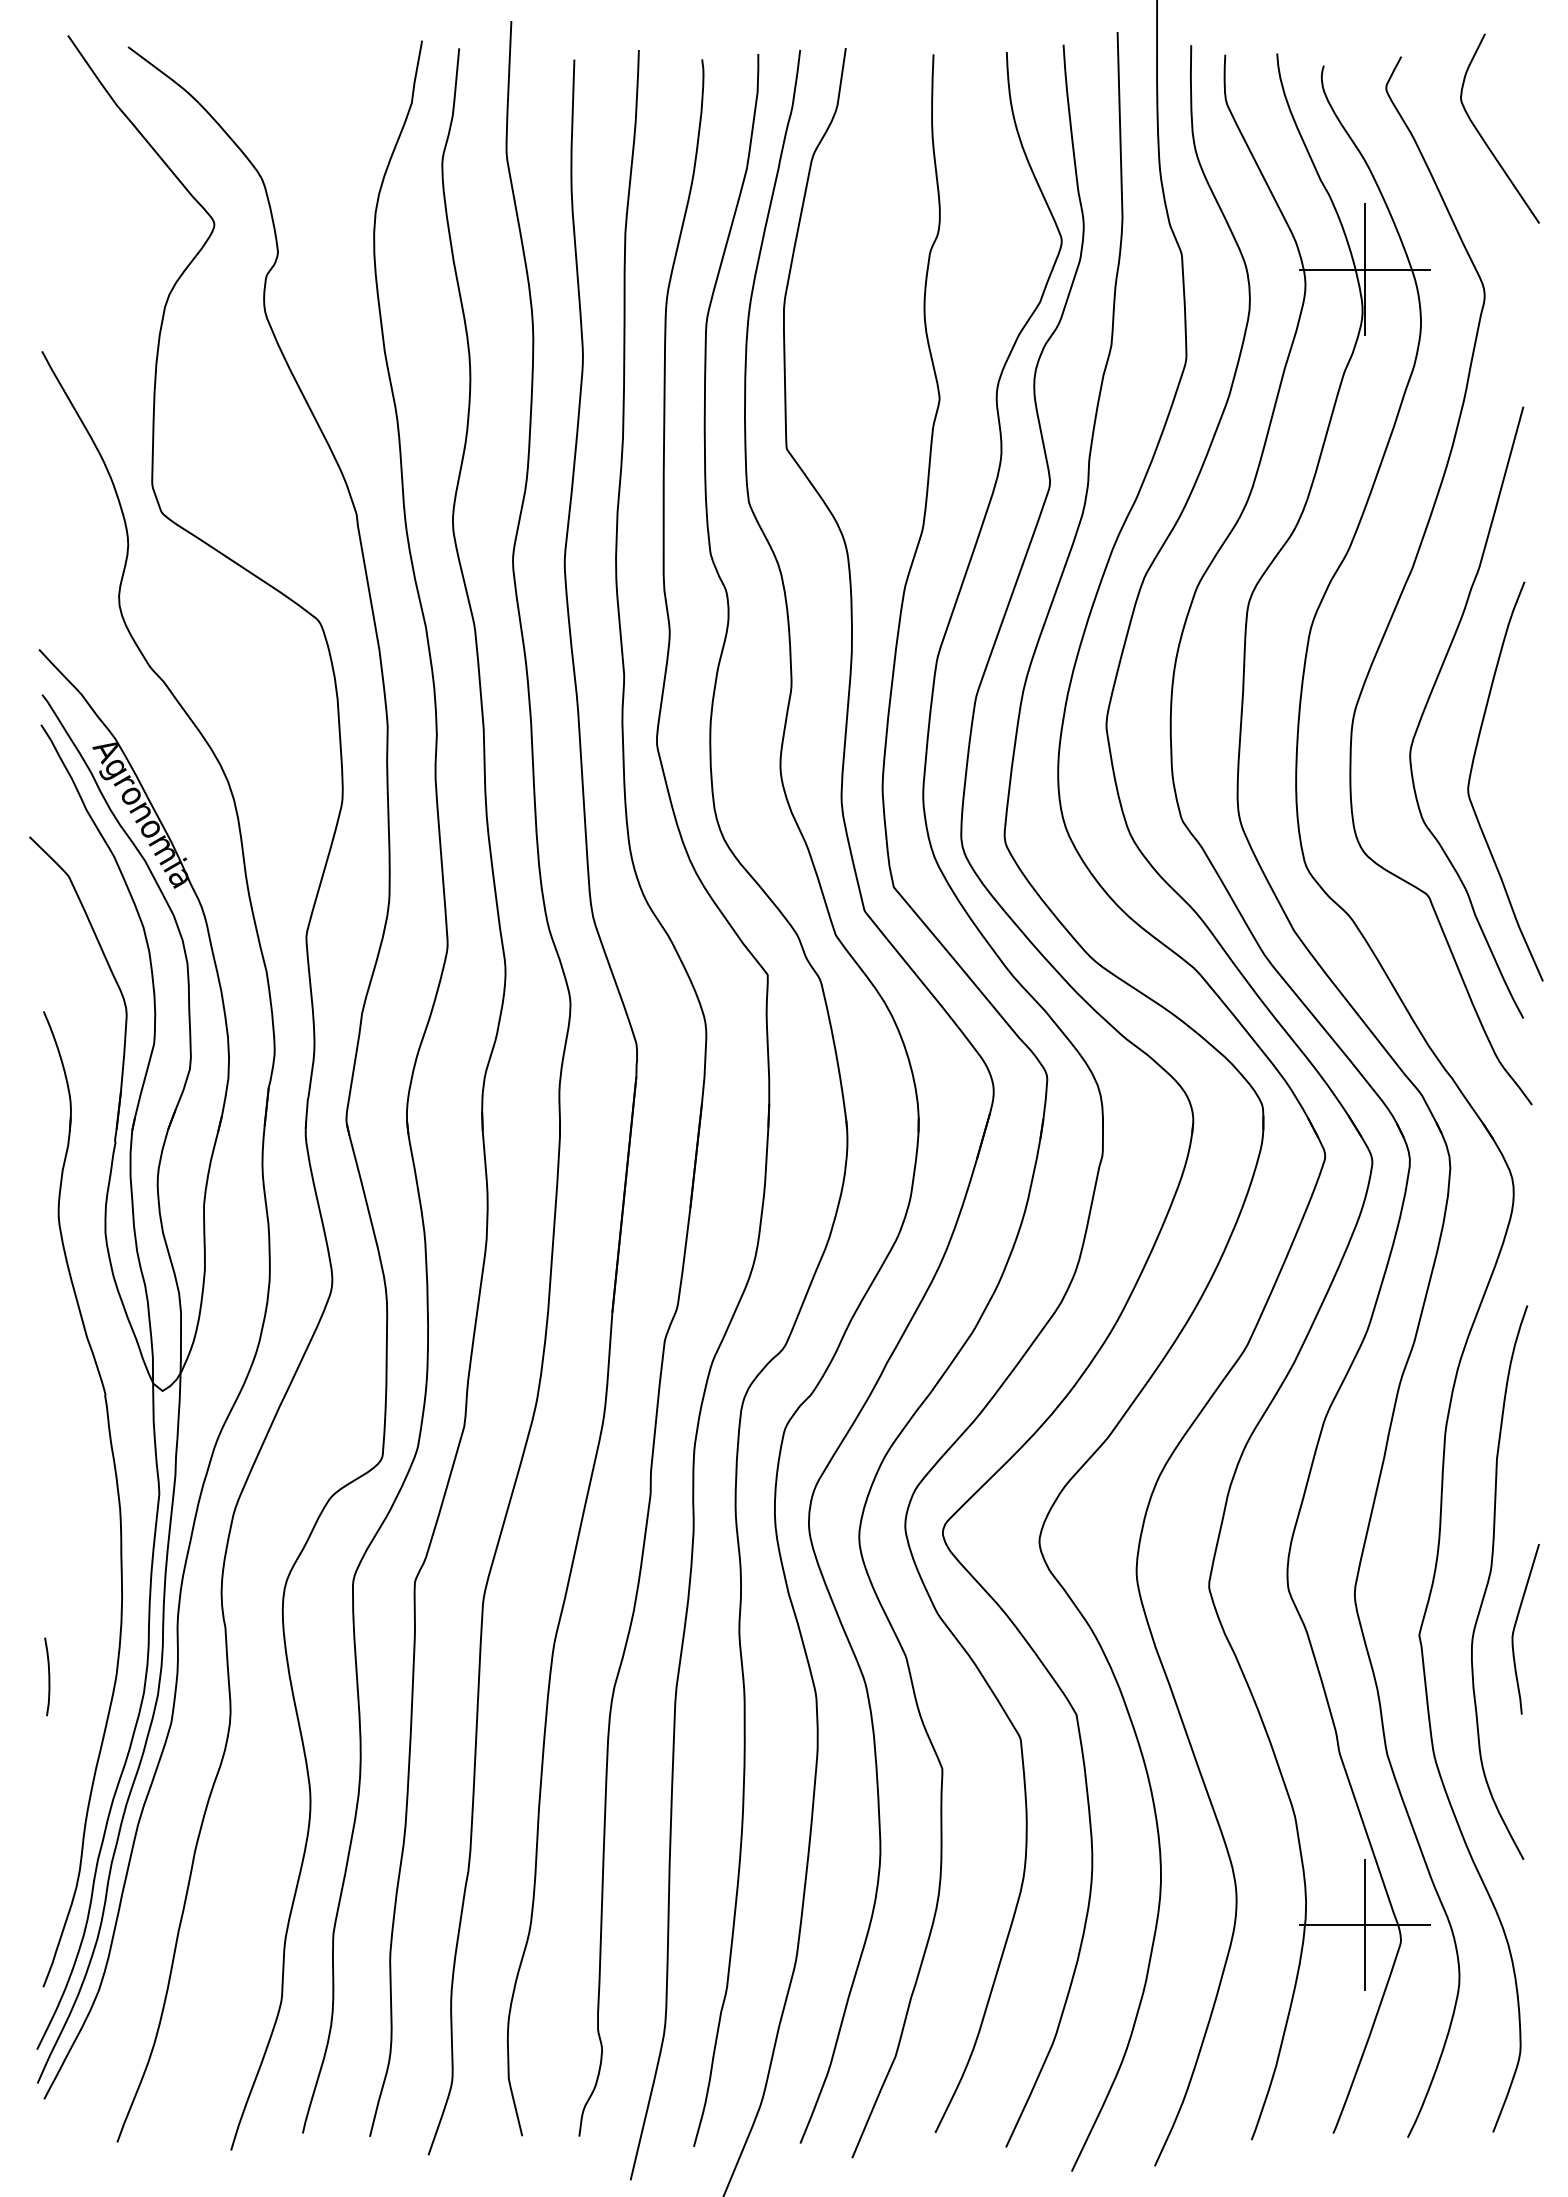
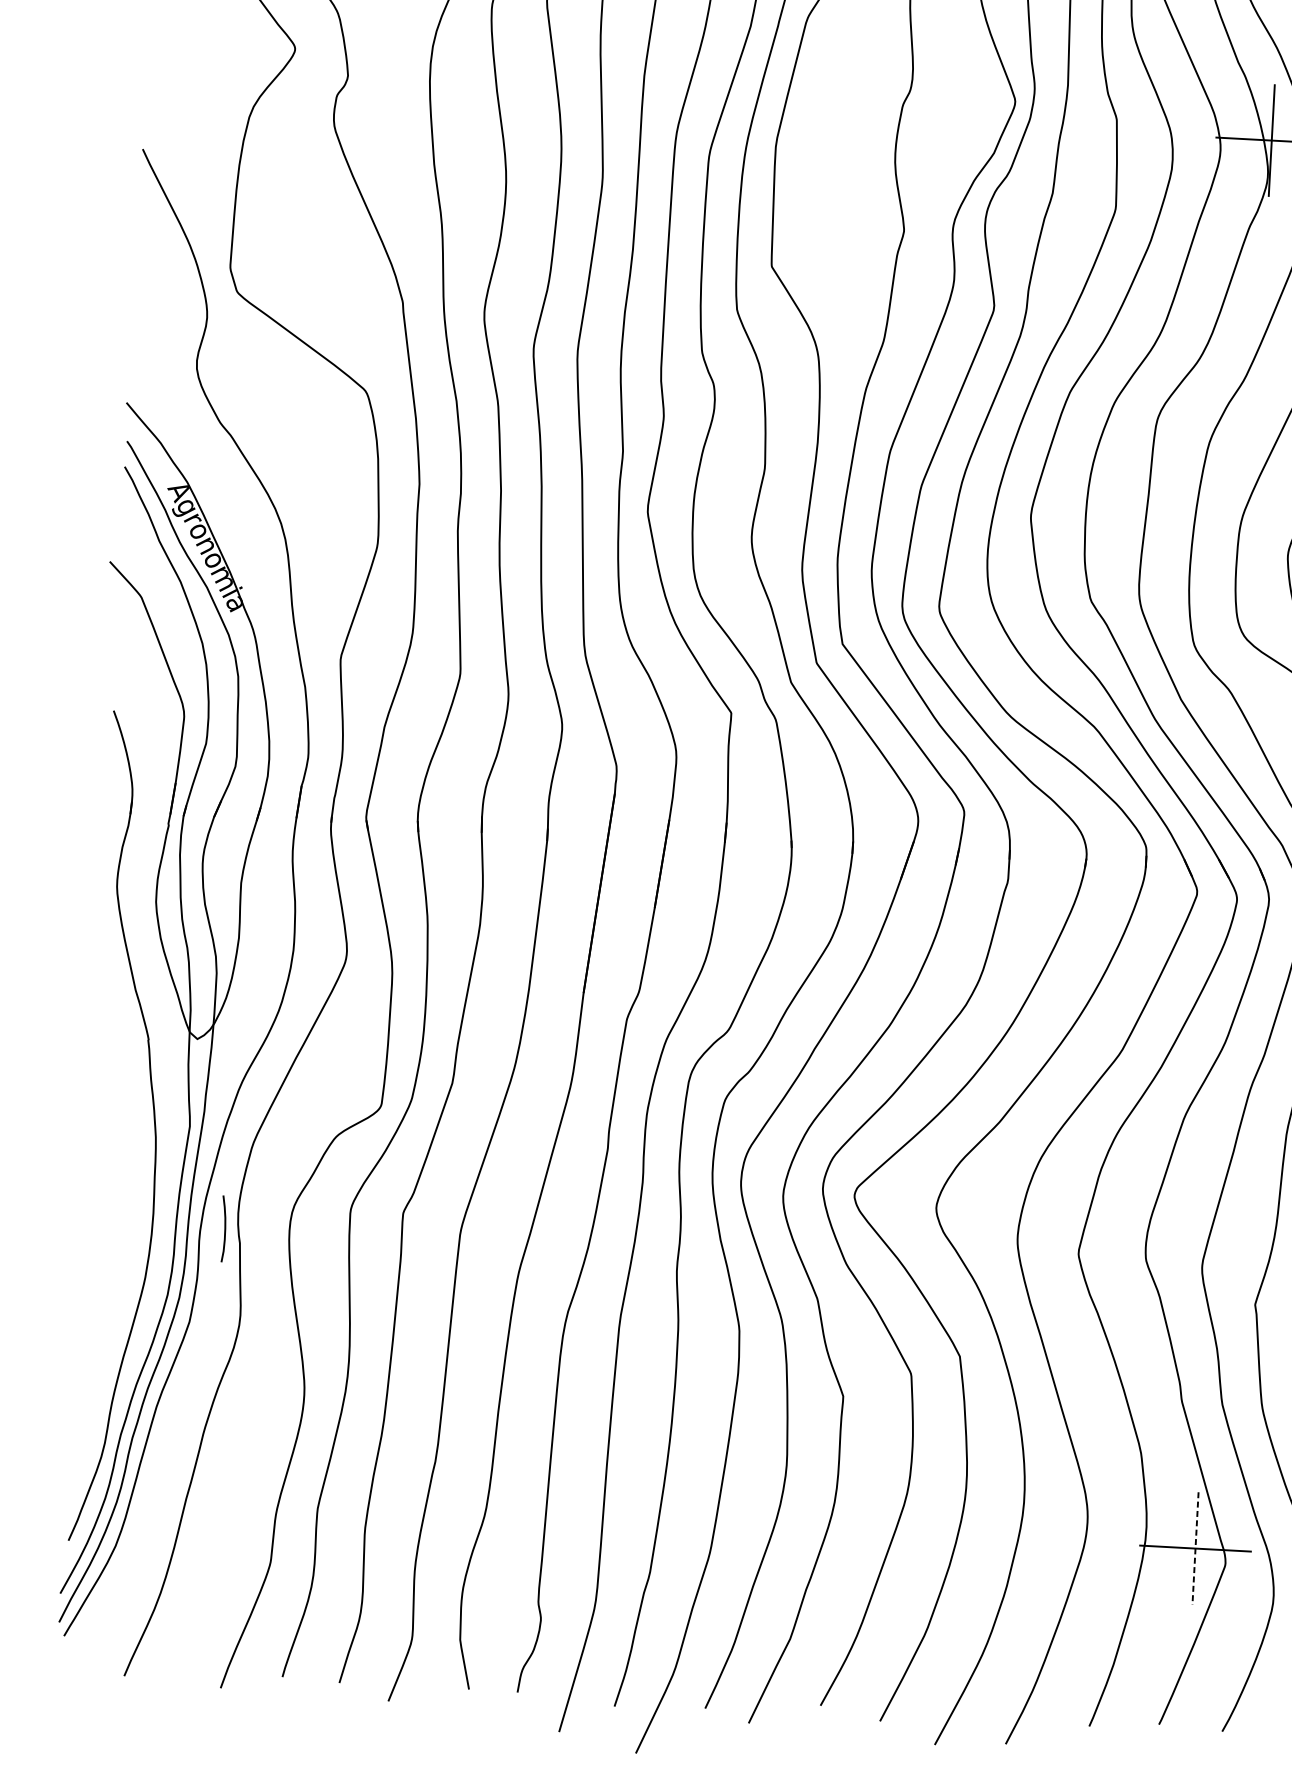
curve: (48, 1676) -> (224, 1228), moved
line: (1364, 1925) -> (1195, 1549), solid -> dashed

